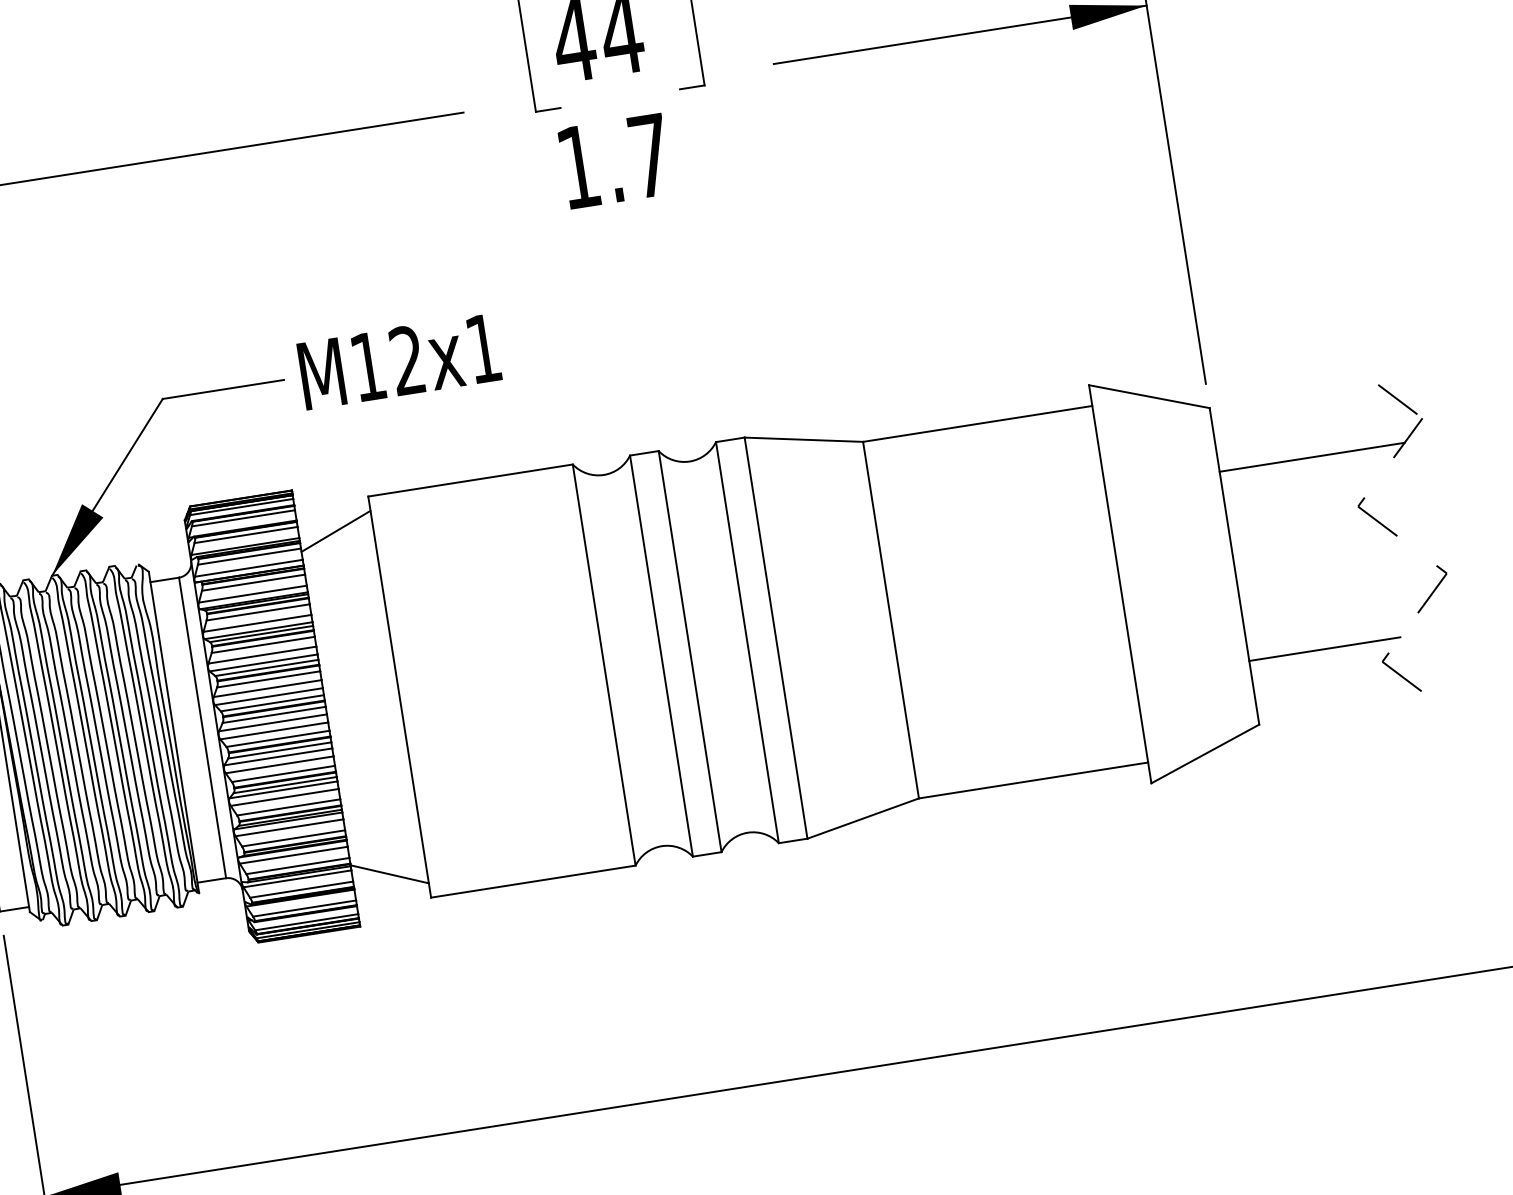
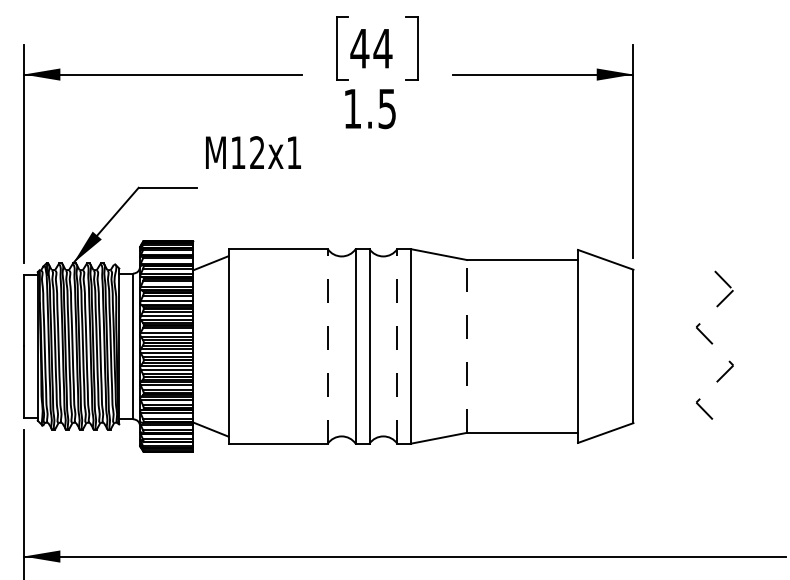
text: (648, 157) -> (386, 109), 1.7 -> 1.5
text: (399, 361) -> (253, 152), moved
line: (1312, 457) -> (678, 300), removed
line: (889, 618) -> (466, 345), solid -> dashed
line: (747, 640) -> (397, 345), solid -> dashed
line: (1323, 649) -> (669, 392), removed
line: (603, 663) -> (327, 345), solid -> dashed

